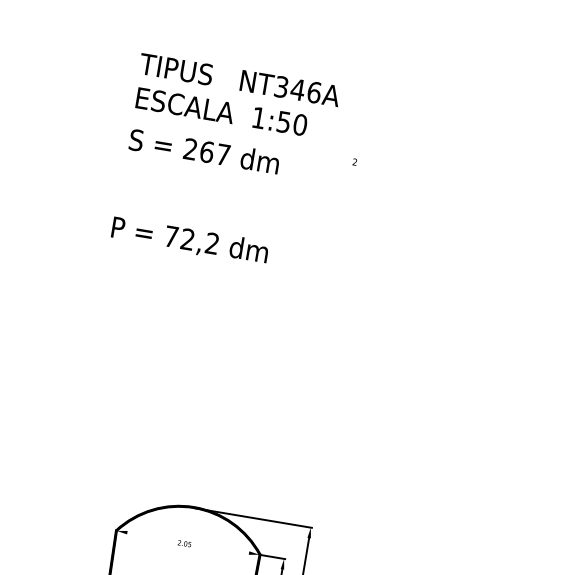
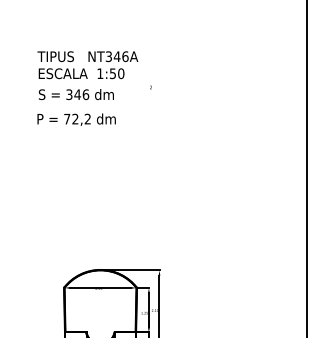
text: (206, 151) -> (77, 94), 267 -> 346
text: (189, 240) -> (76, 119), moved
line: (188, 541) -> (100, 287), added

